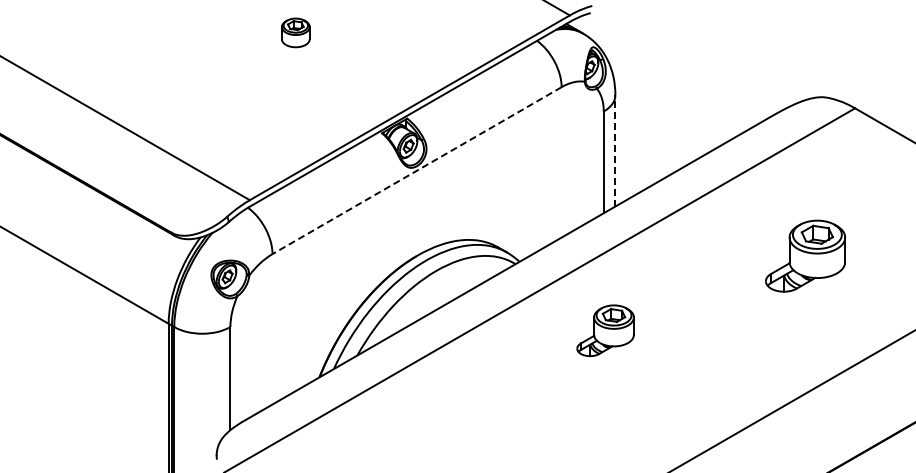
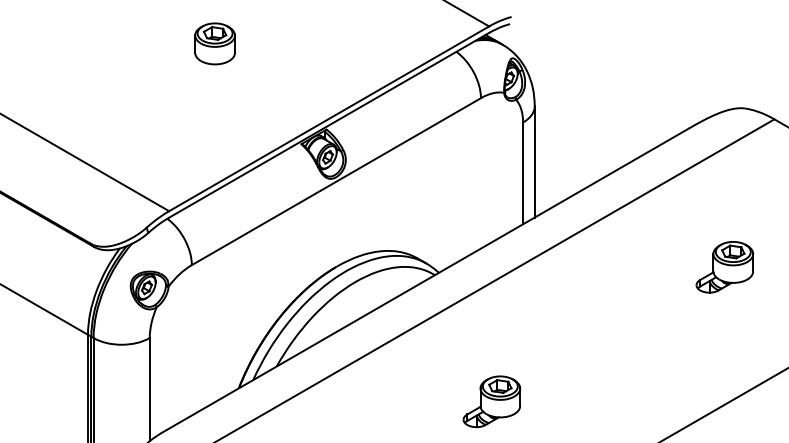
part: (295, 32) -> (214, 43), size x1.43
line: (615, 150) -> (534, 161), dashed -> solid
line: (417, 170) -> (336, 181), dashed -> solid
part: (805, 256) -> (724, 267), size x0.71
part: (605, 330) -> (491, 401), moved

